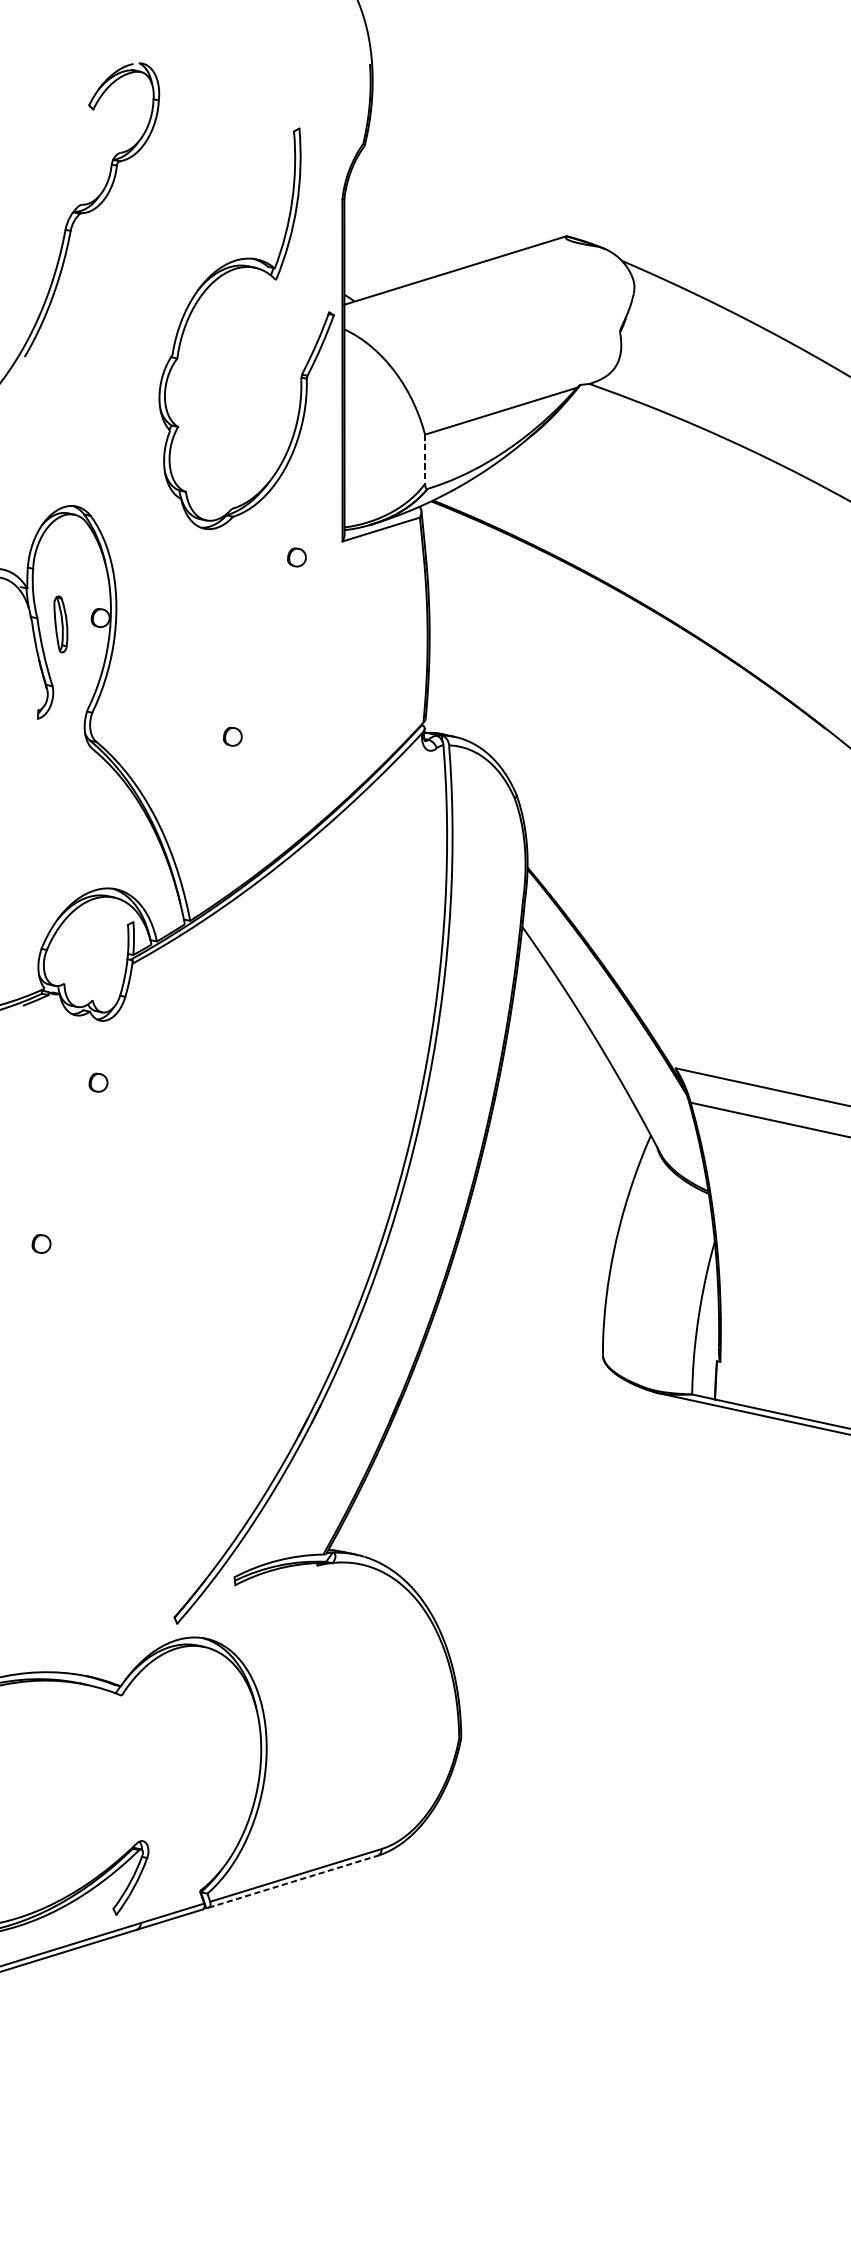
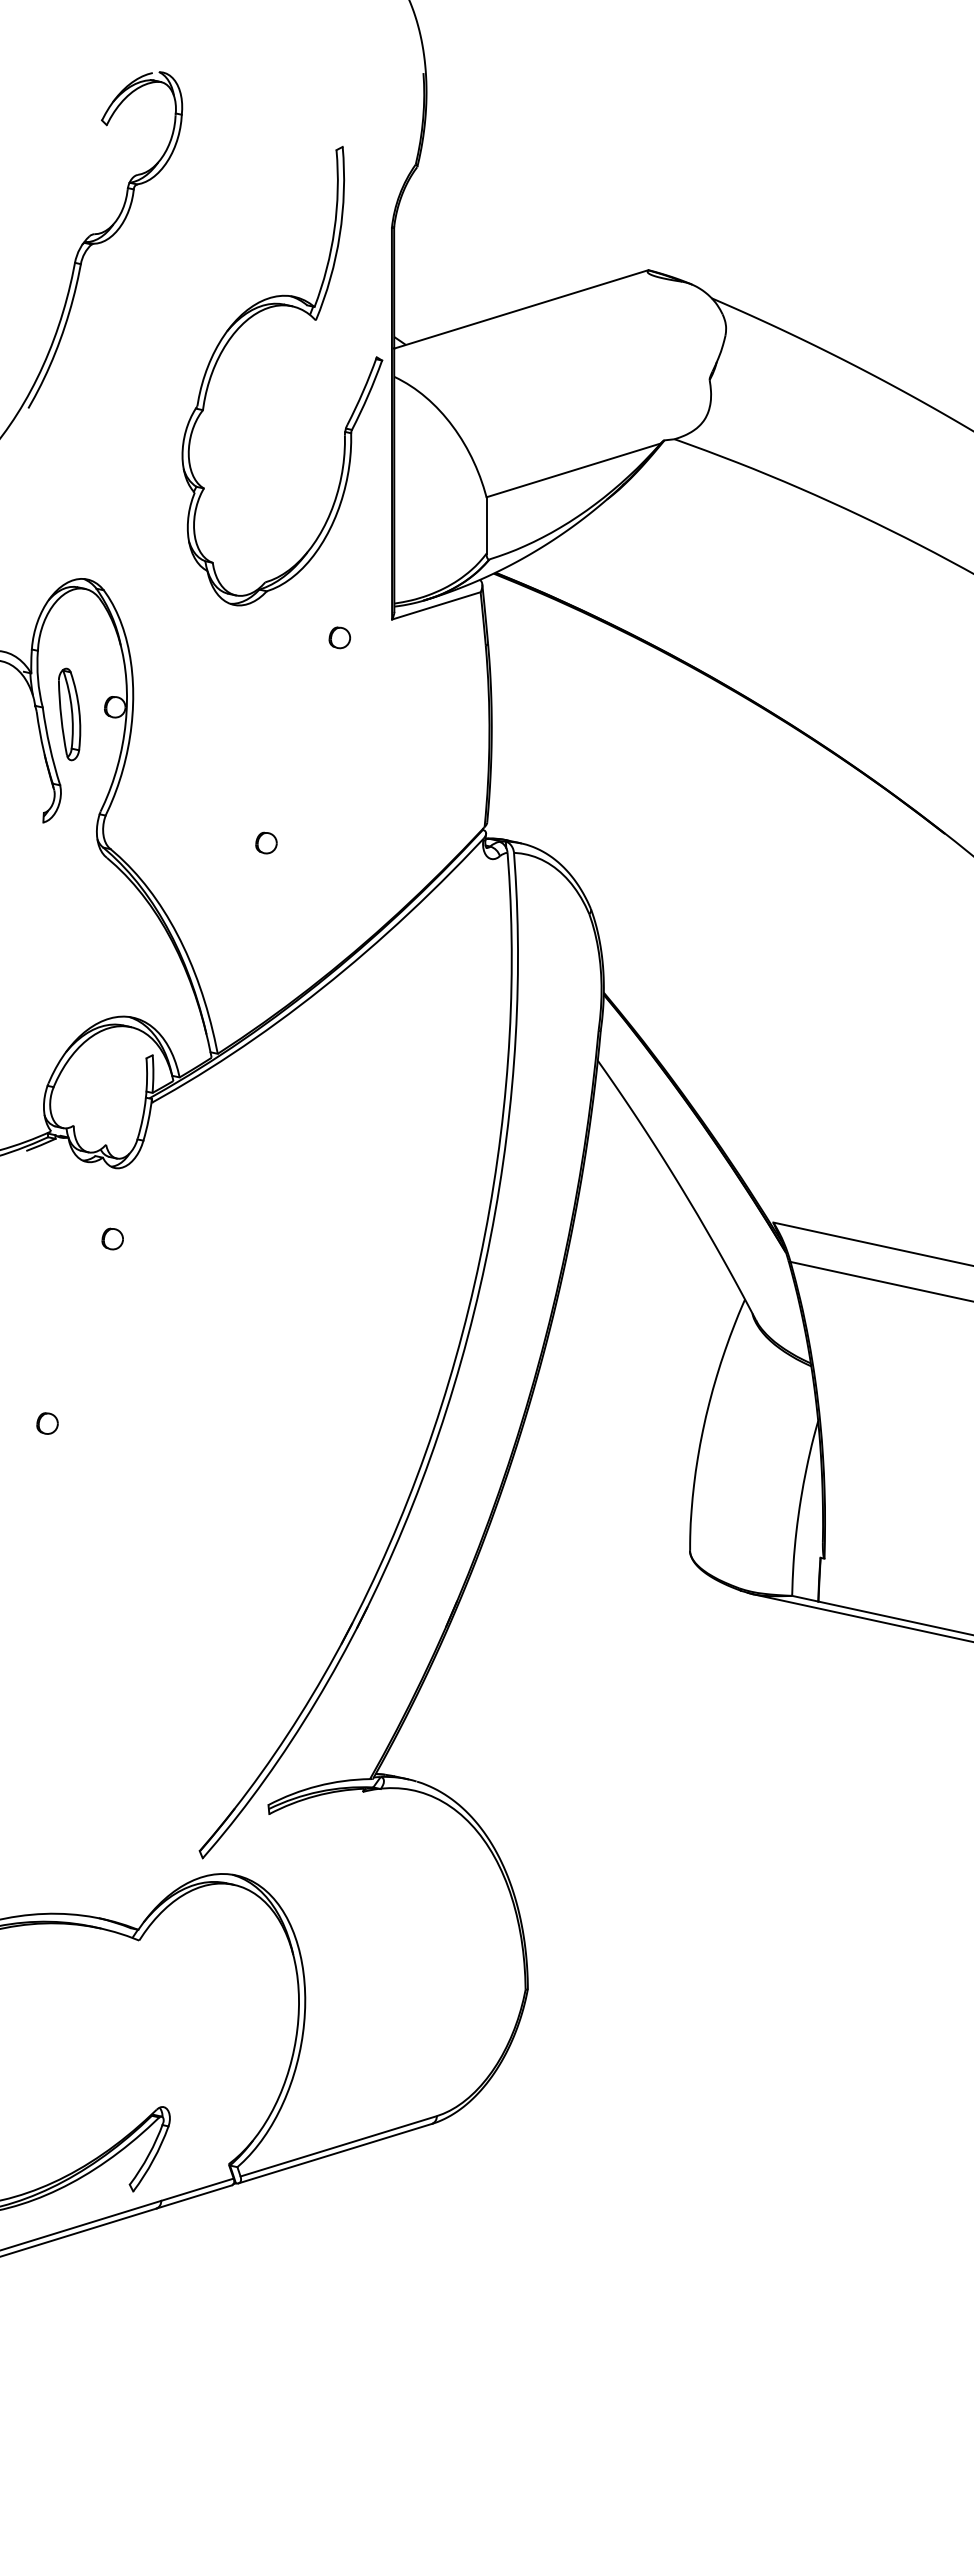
line: (425, 459) -> (486, 525), dashed -> solid
part: (60, 624) -> (69, 714), size x1.43
line: (293, 1881) -> (335, 2153), dashed -> solid

